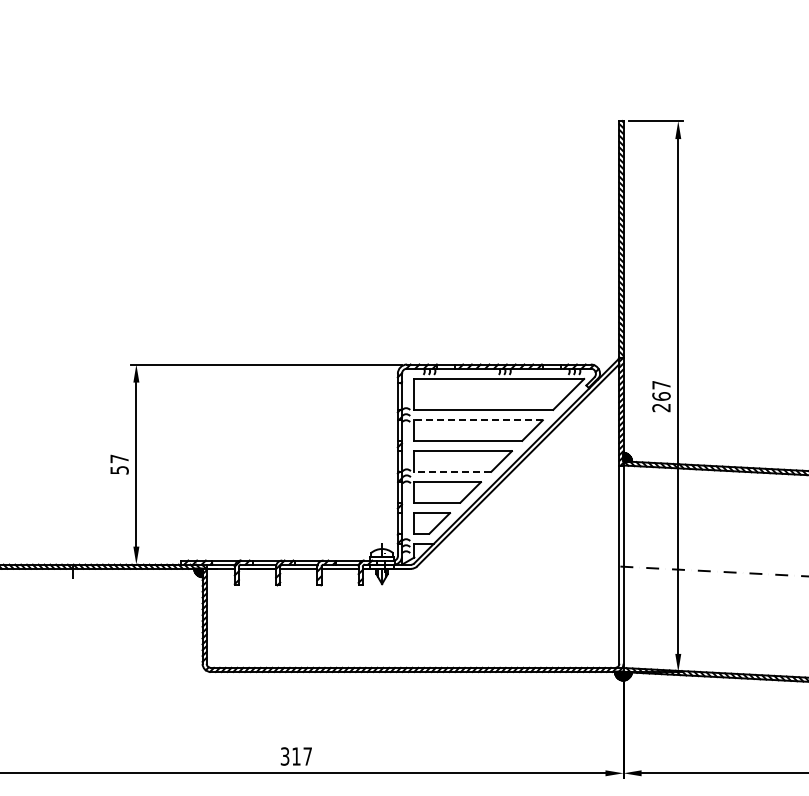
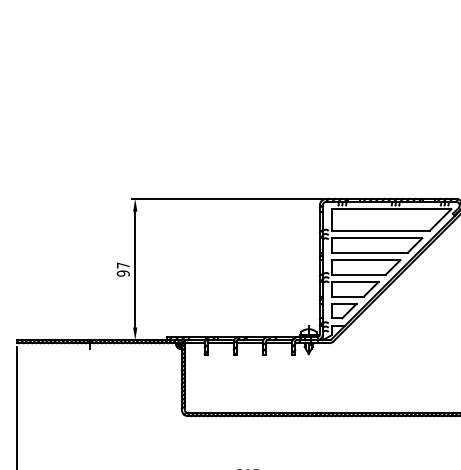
line: (478, 420) -> (376, 238), dashed -> solid
text: (119, 469) -> (123, 273), 57 -> 97
line: (452, 471) -> (358, 274), dashed -> solid

